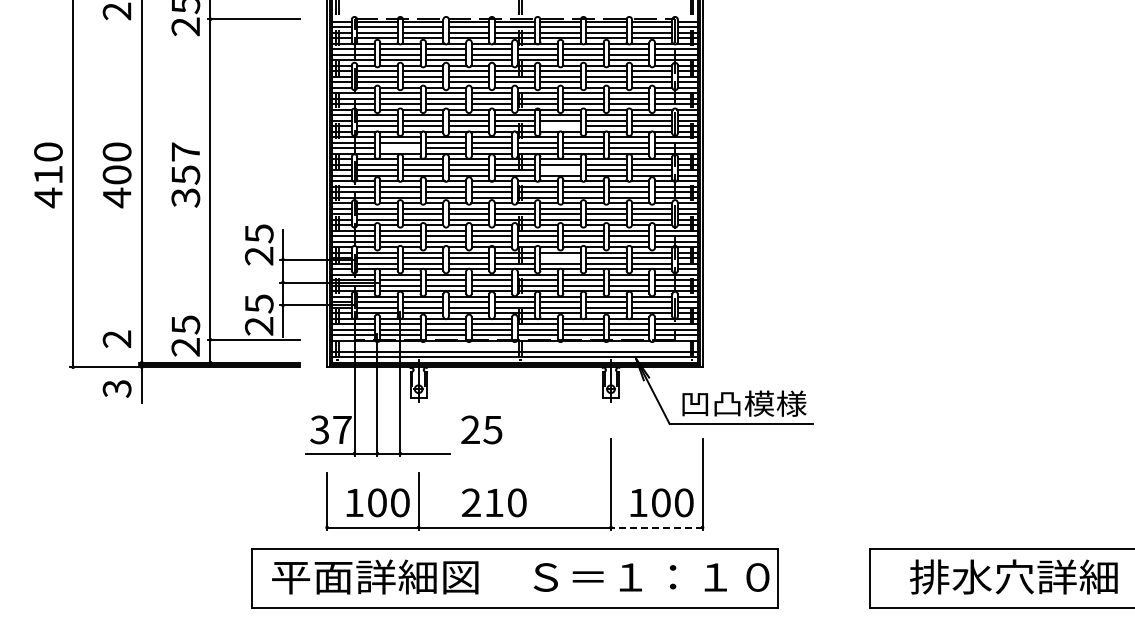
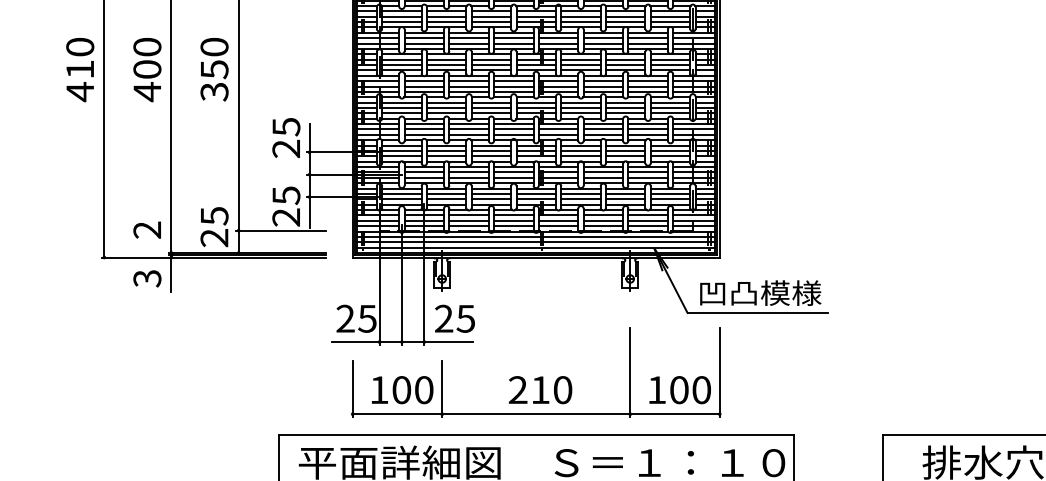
line: (560, 126) -> (580, 22), added
line: (400, 148) -> (424, 43), added
text: (185, 151) -> (214, 46), 357 -> 350
line: (560, 170) -> (580, 65), added
line: (560, 258) -> (580, 151), added
line: (514, 346) -> (535, 237), added
text: (481, 429) -> (454, 318), moved
text: (330, 430) -> (355, 319), 37 -> 25
text: (494, 502) -> (540, 389), moved
line: (656, 527) -> (674, 414), dashed -> solid

